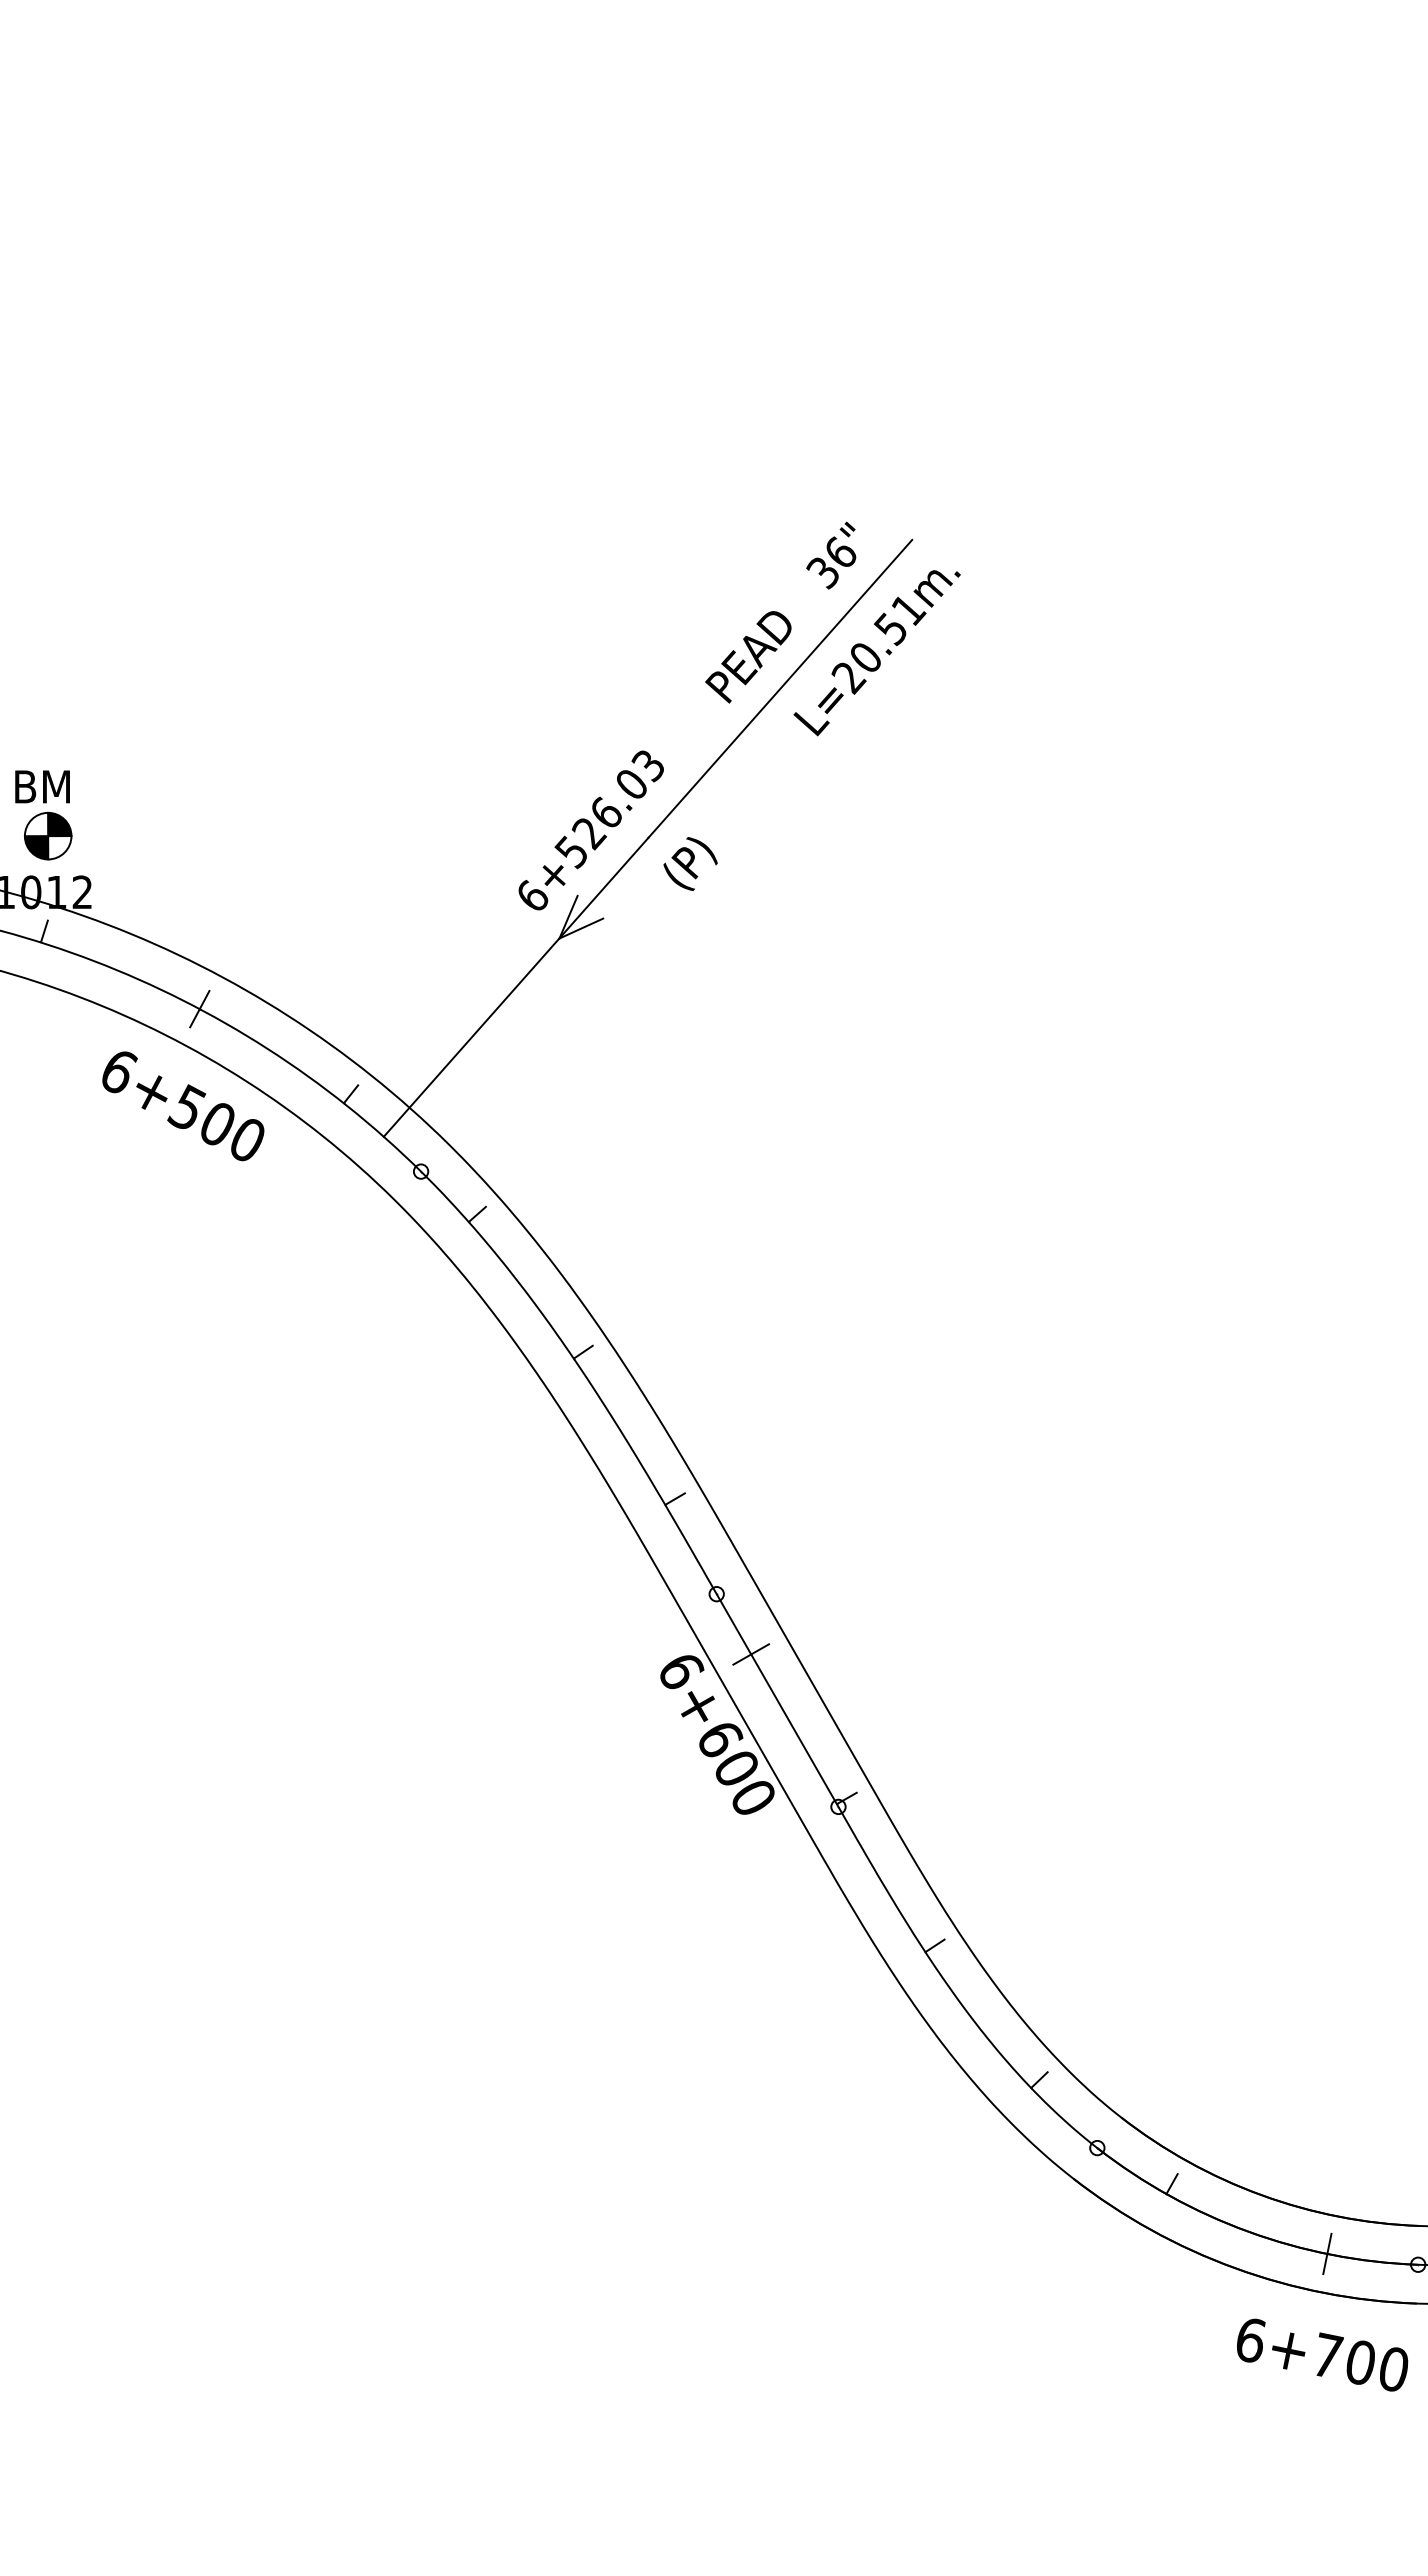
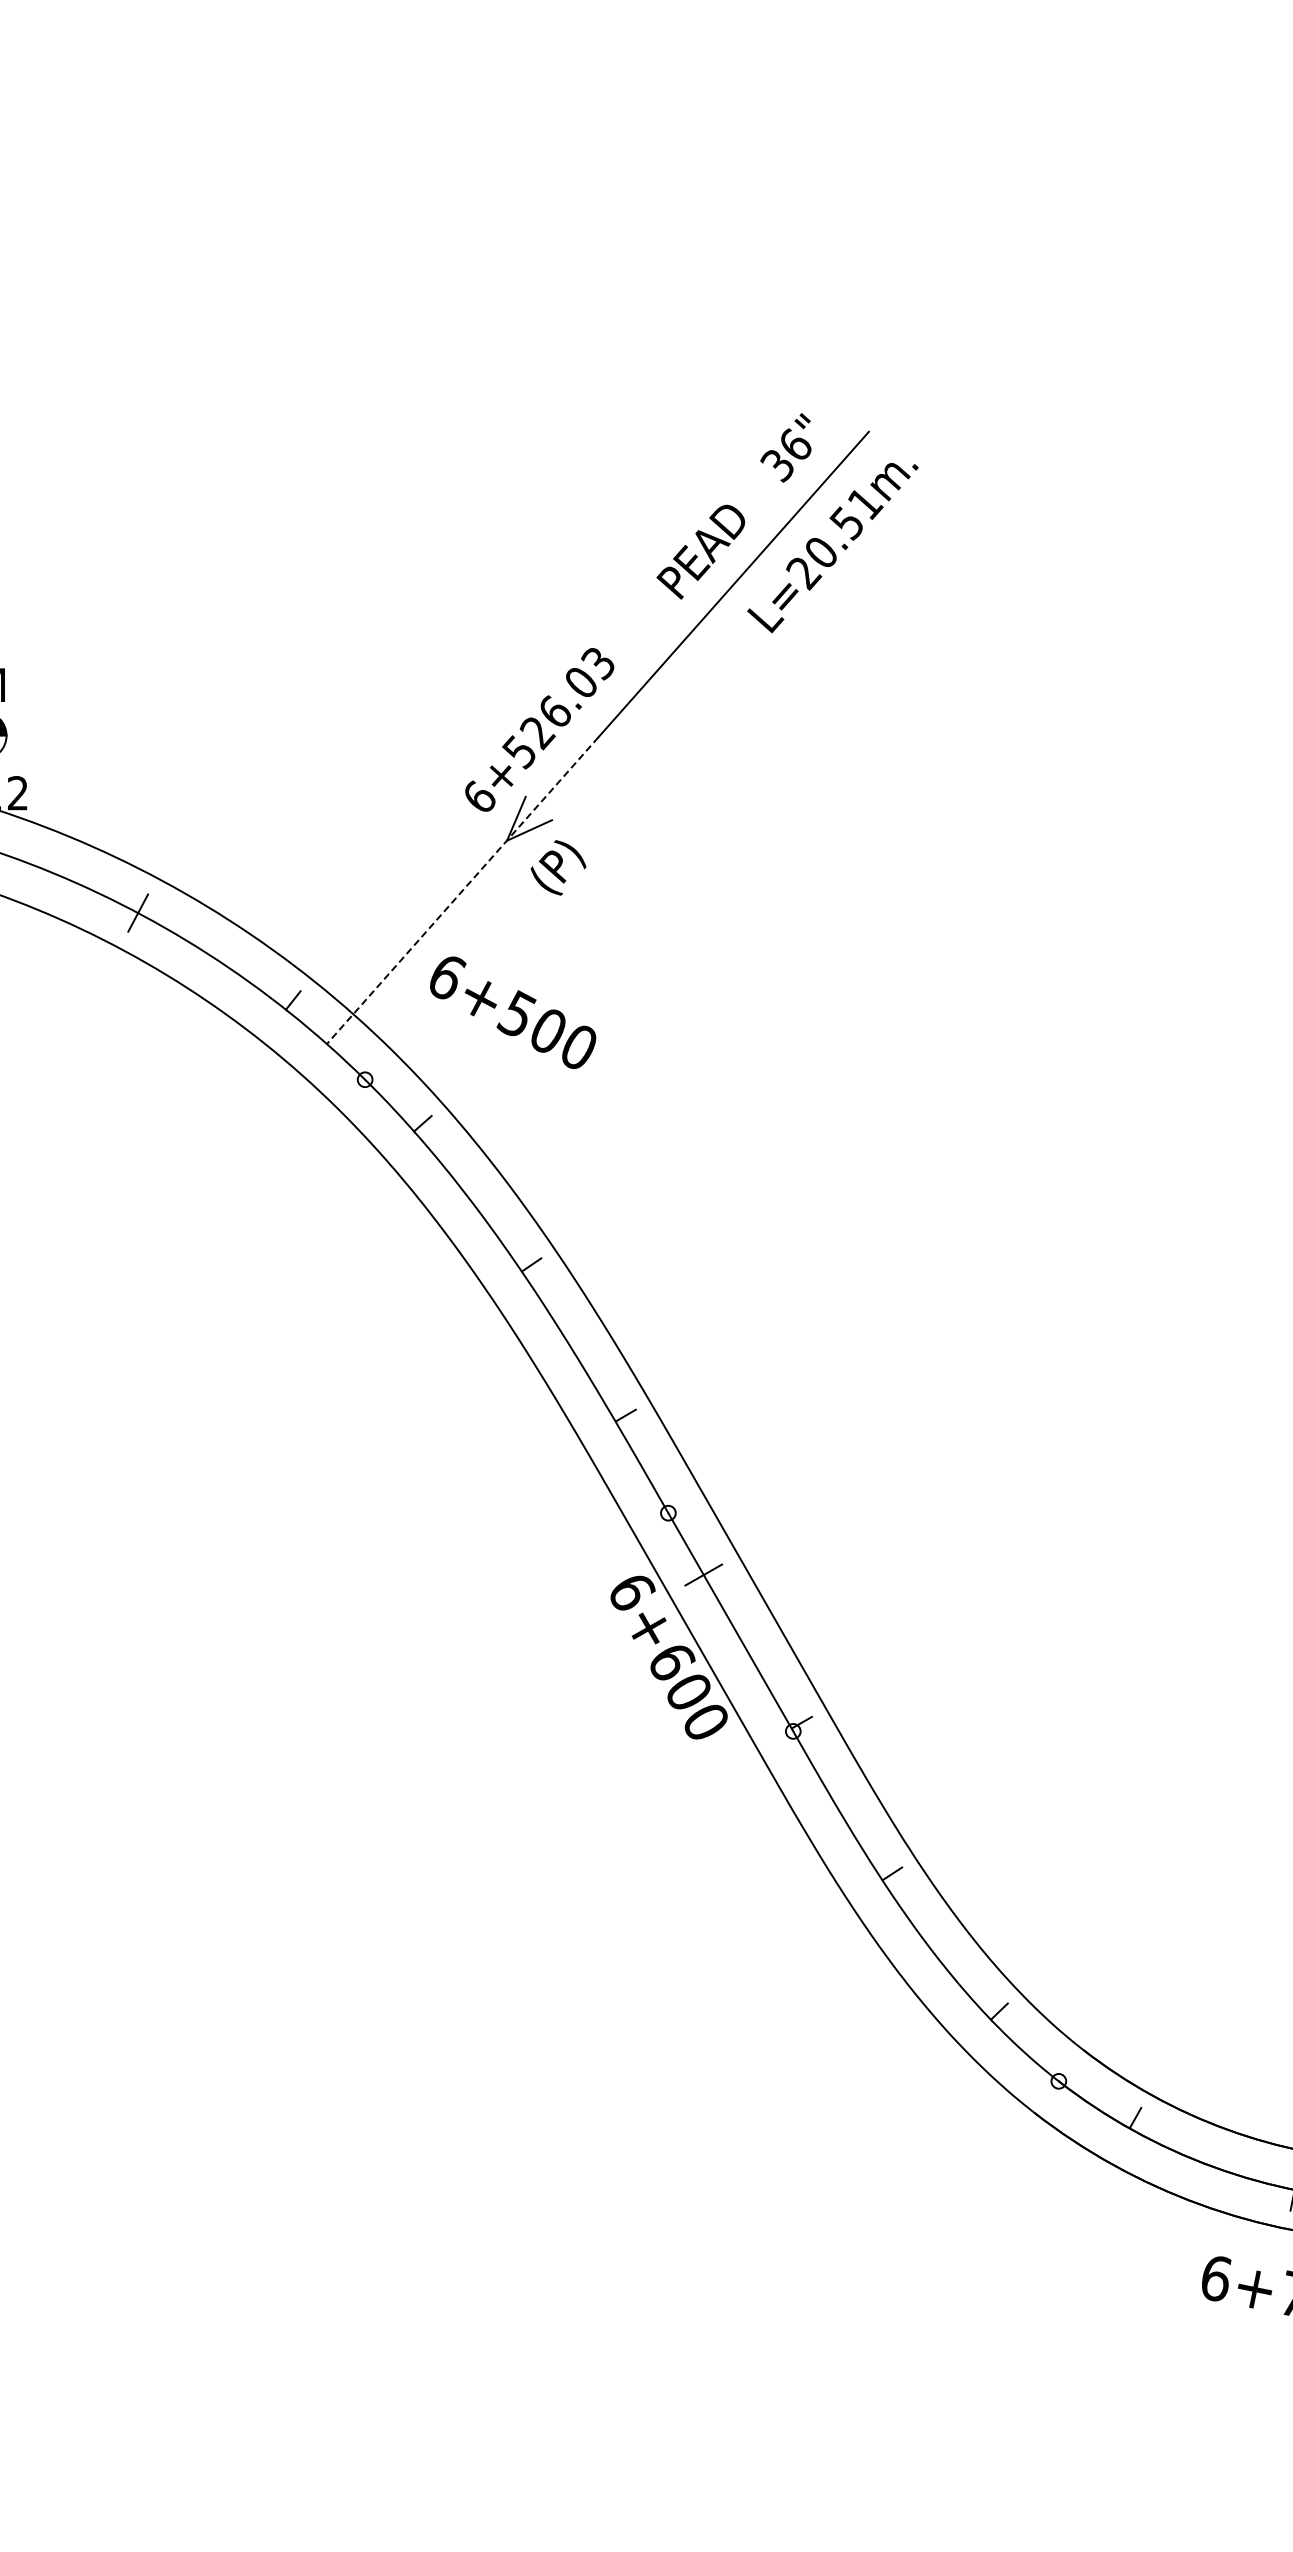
text: (690, 863) -> (558, 867), moved
line: (516, 987) -> (463, 890), solid -> dashed
text: (183, 1106) -> (513, 1012), moved

